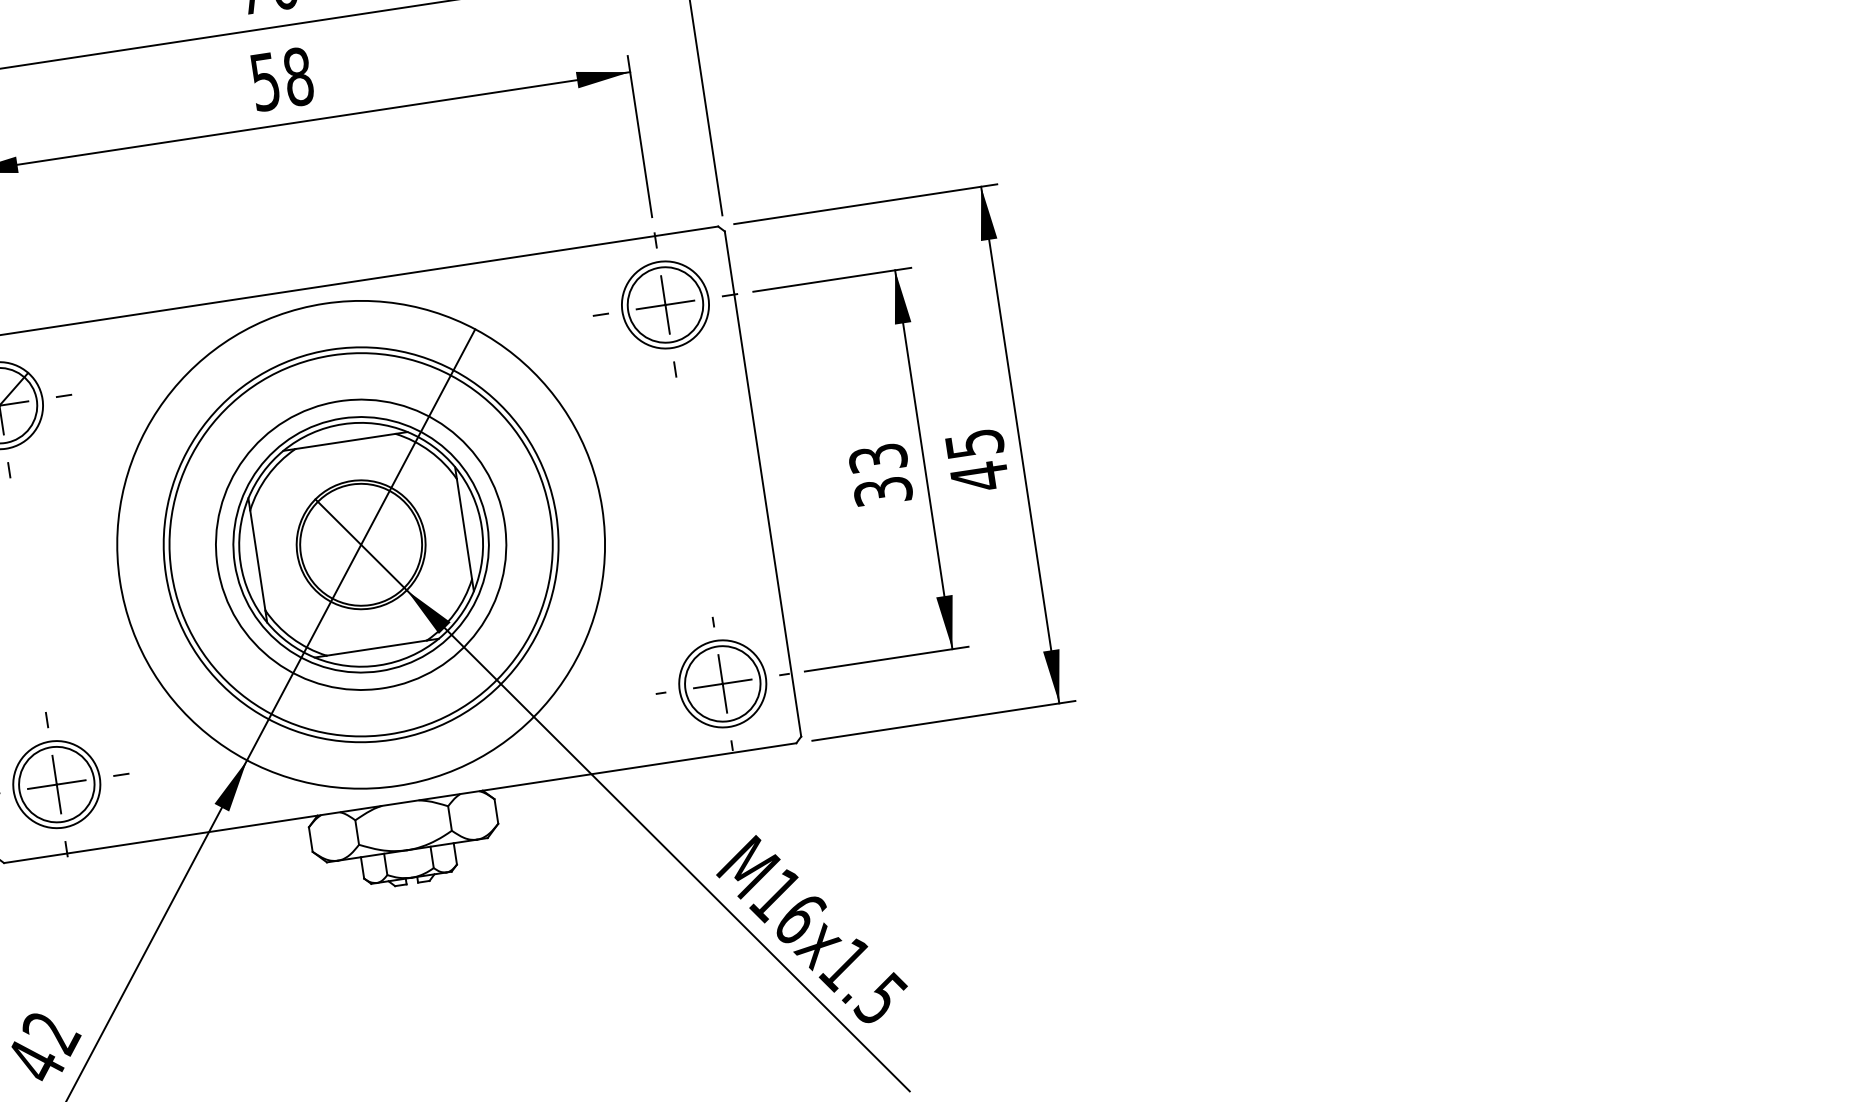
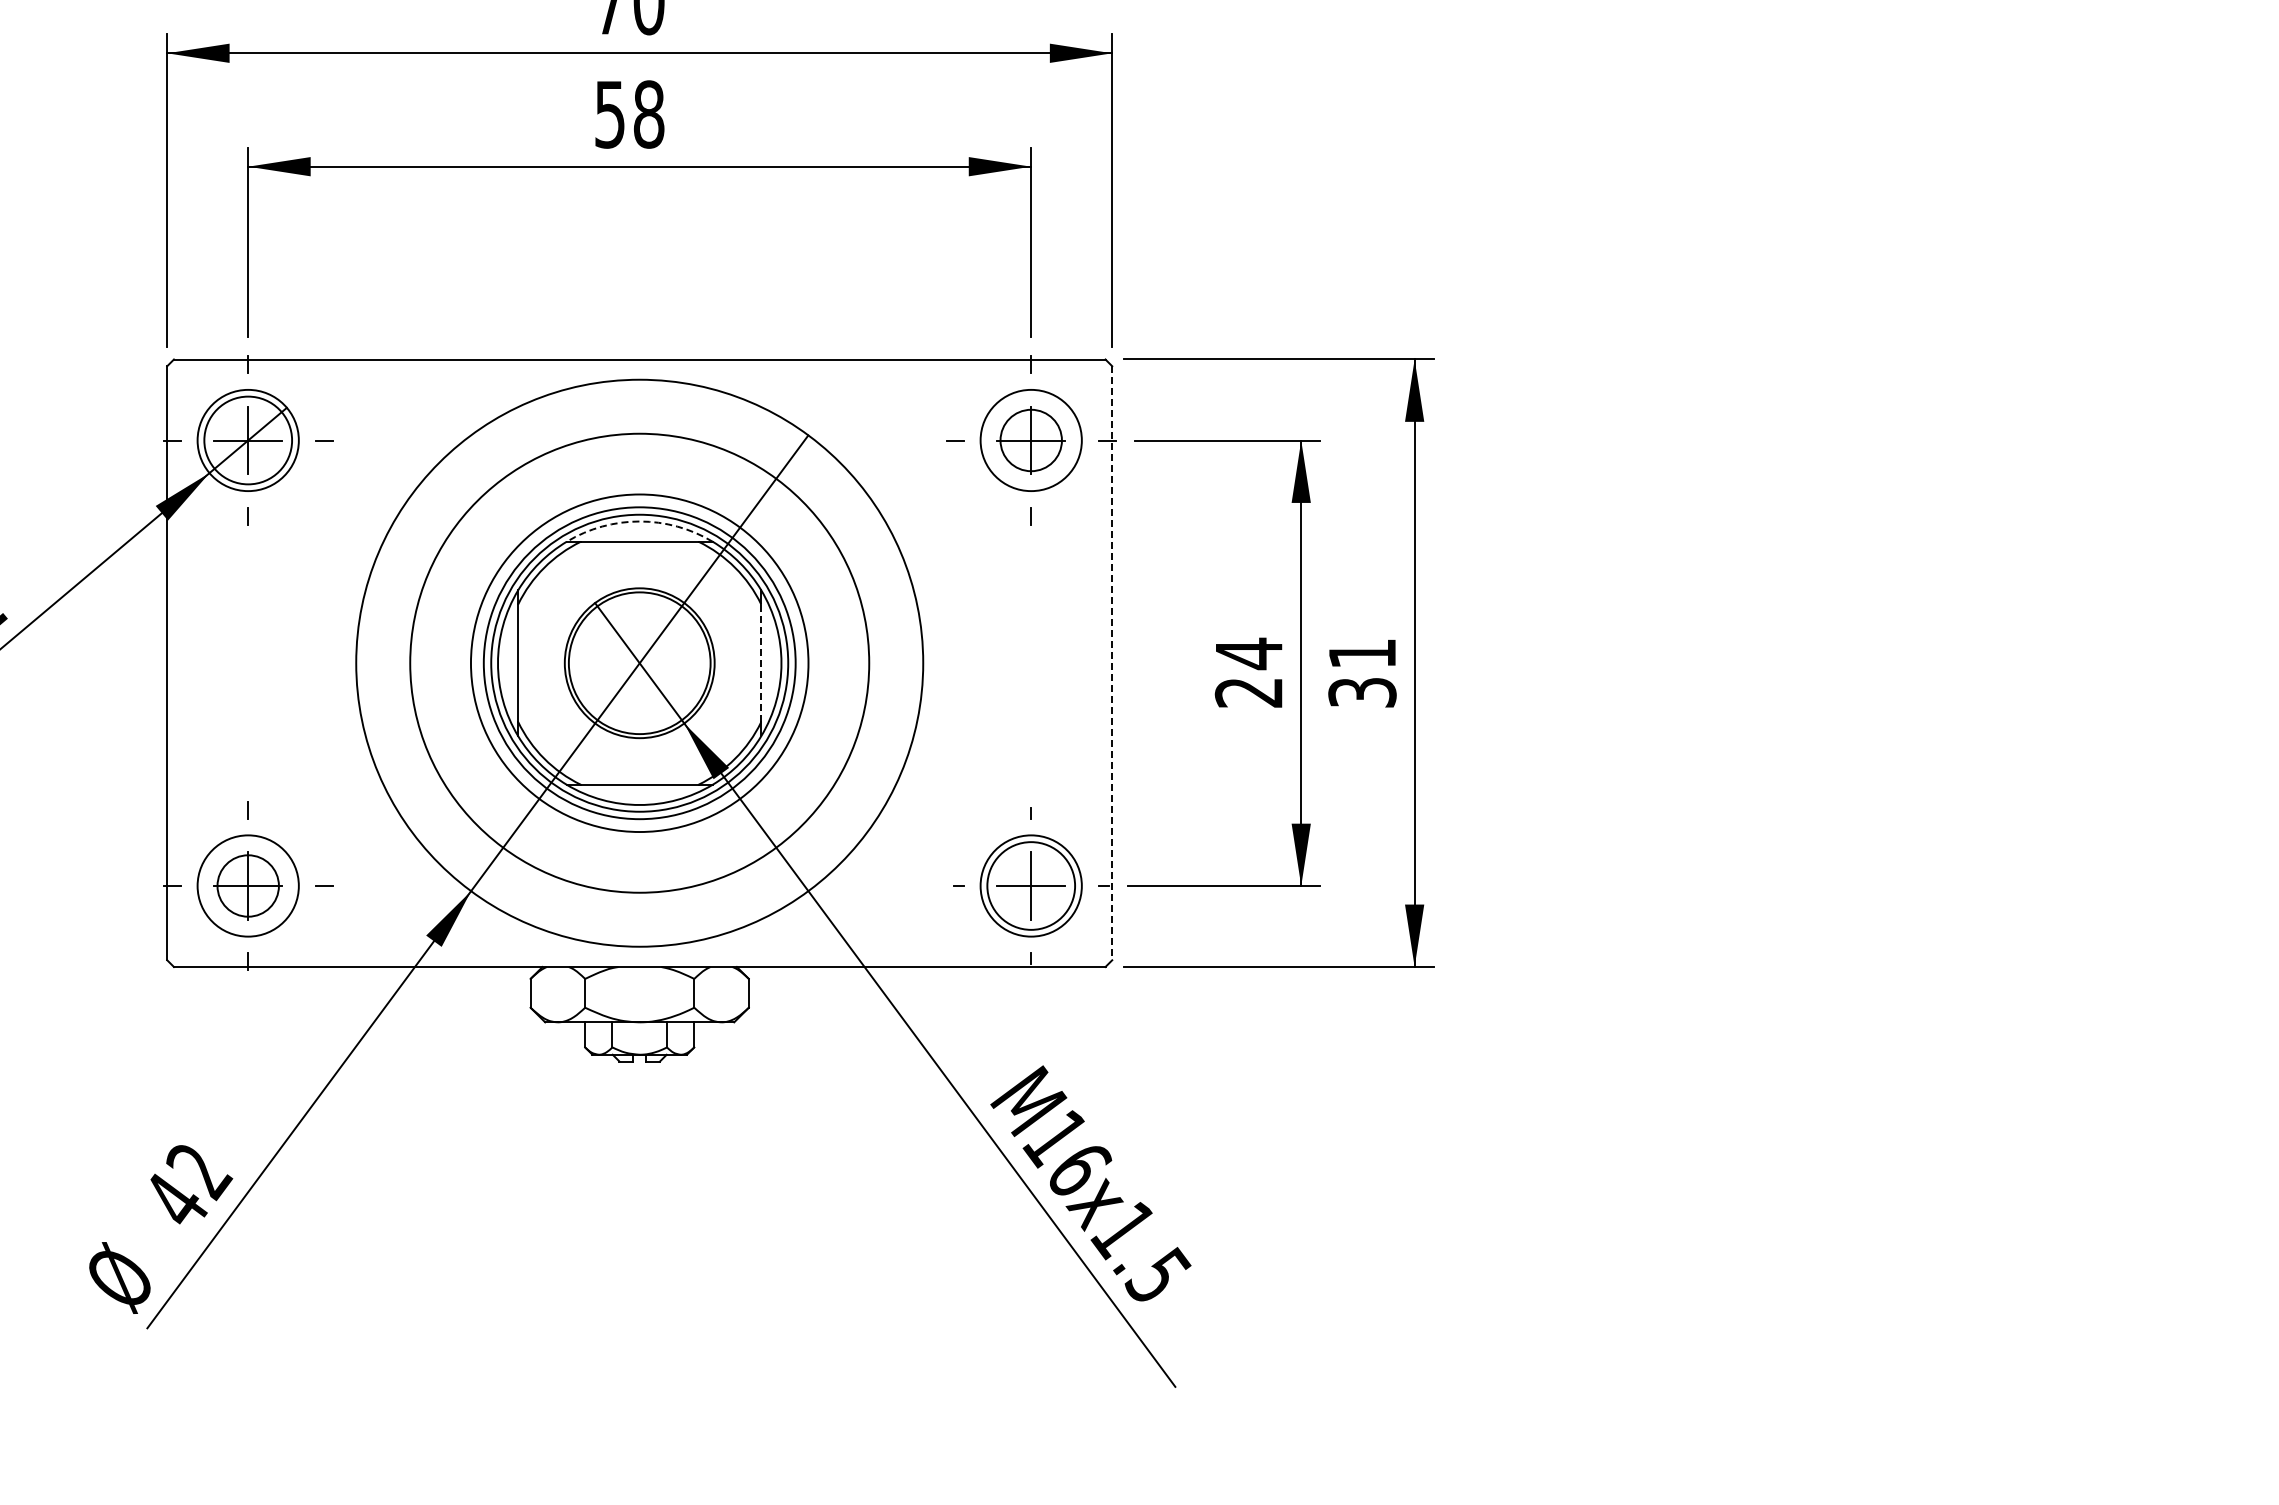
circle: (665, 304) -> (1031, 440), size x0.7
arc: (342, 424) -> (639, 521), solid -> dashed
text: (977, 461) -> (1362, 674), 45 -> 31
text: (880, 474) -> (1248, 672), 33 -> 24
line: (763, 484) -> (1112, 663), solid -> dashed
line: (464, 529) -> (761, 663), solid -> dashed
circle: (360, 545) -> (639, 663), size x0.7
circle: (56, 784) -> (248, 885), size x0.7

